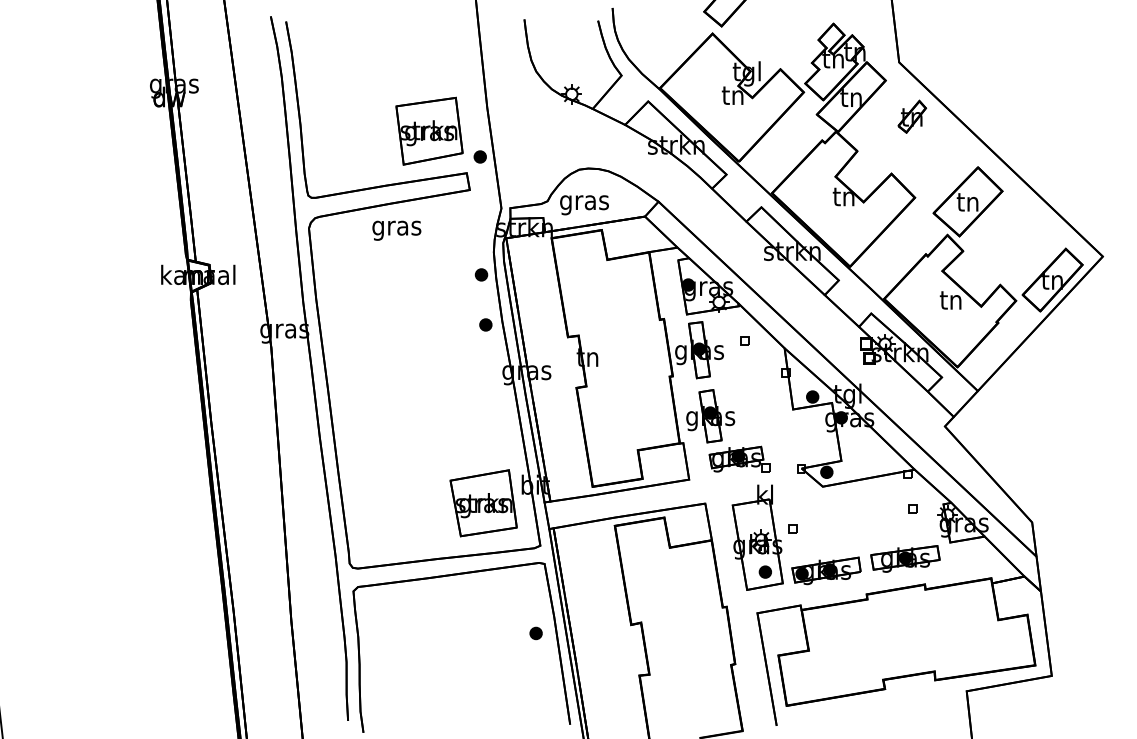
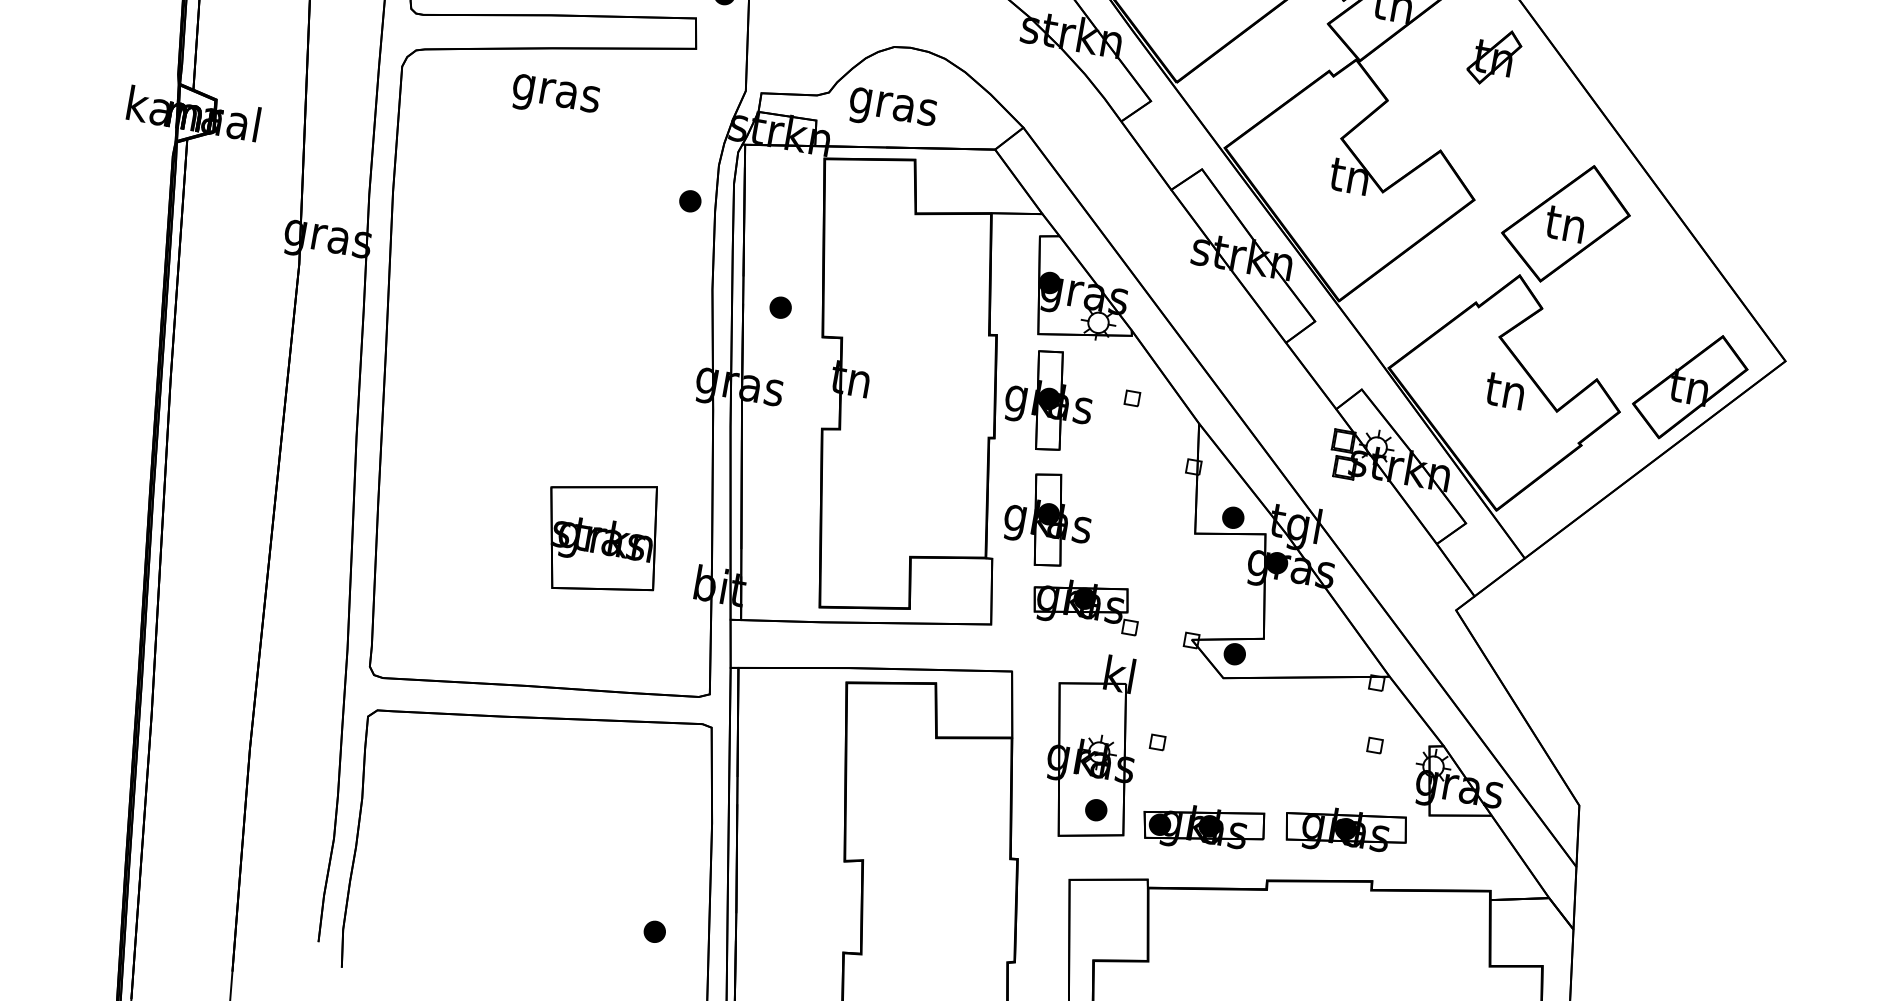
part: (485, 324) -> (780, 306), moved
part: (483, 503) -> (602, 537), moved
part: (535, 633) -> (653, 931), moved

